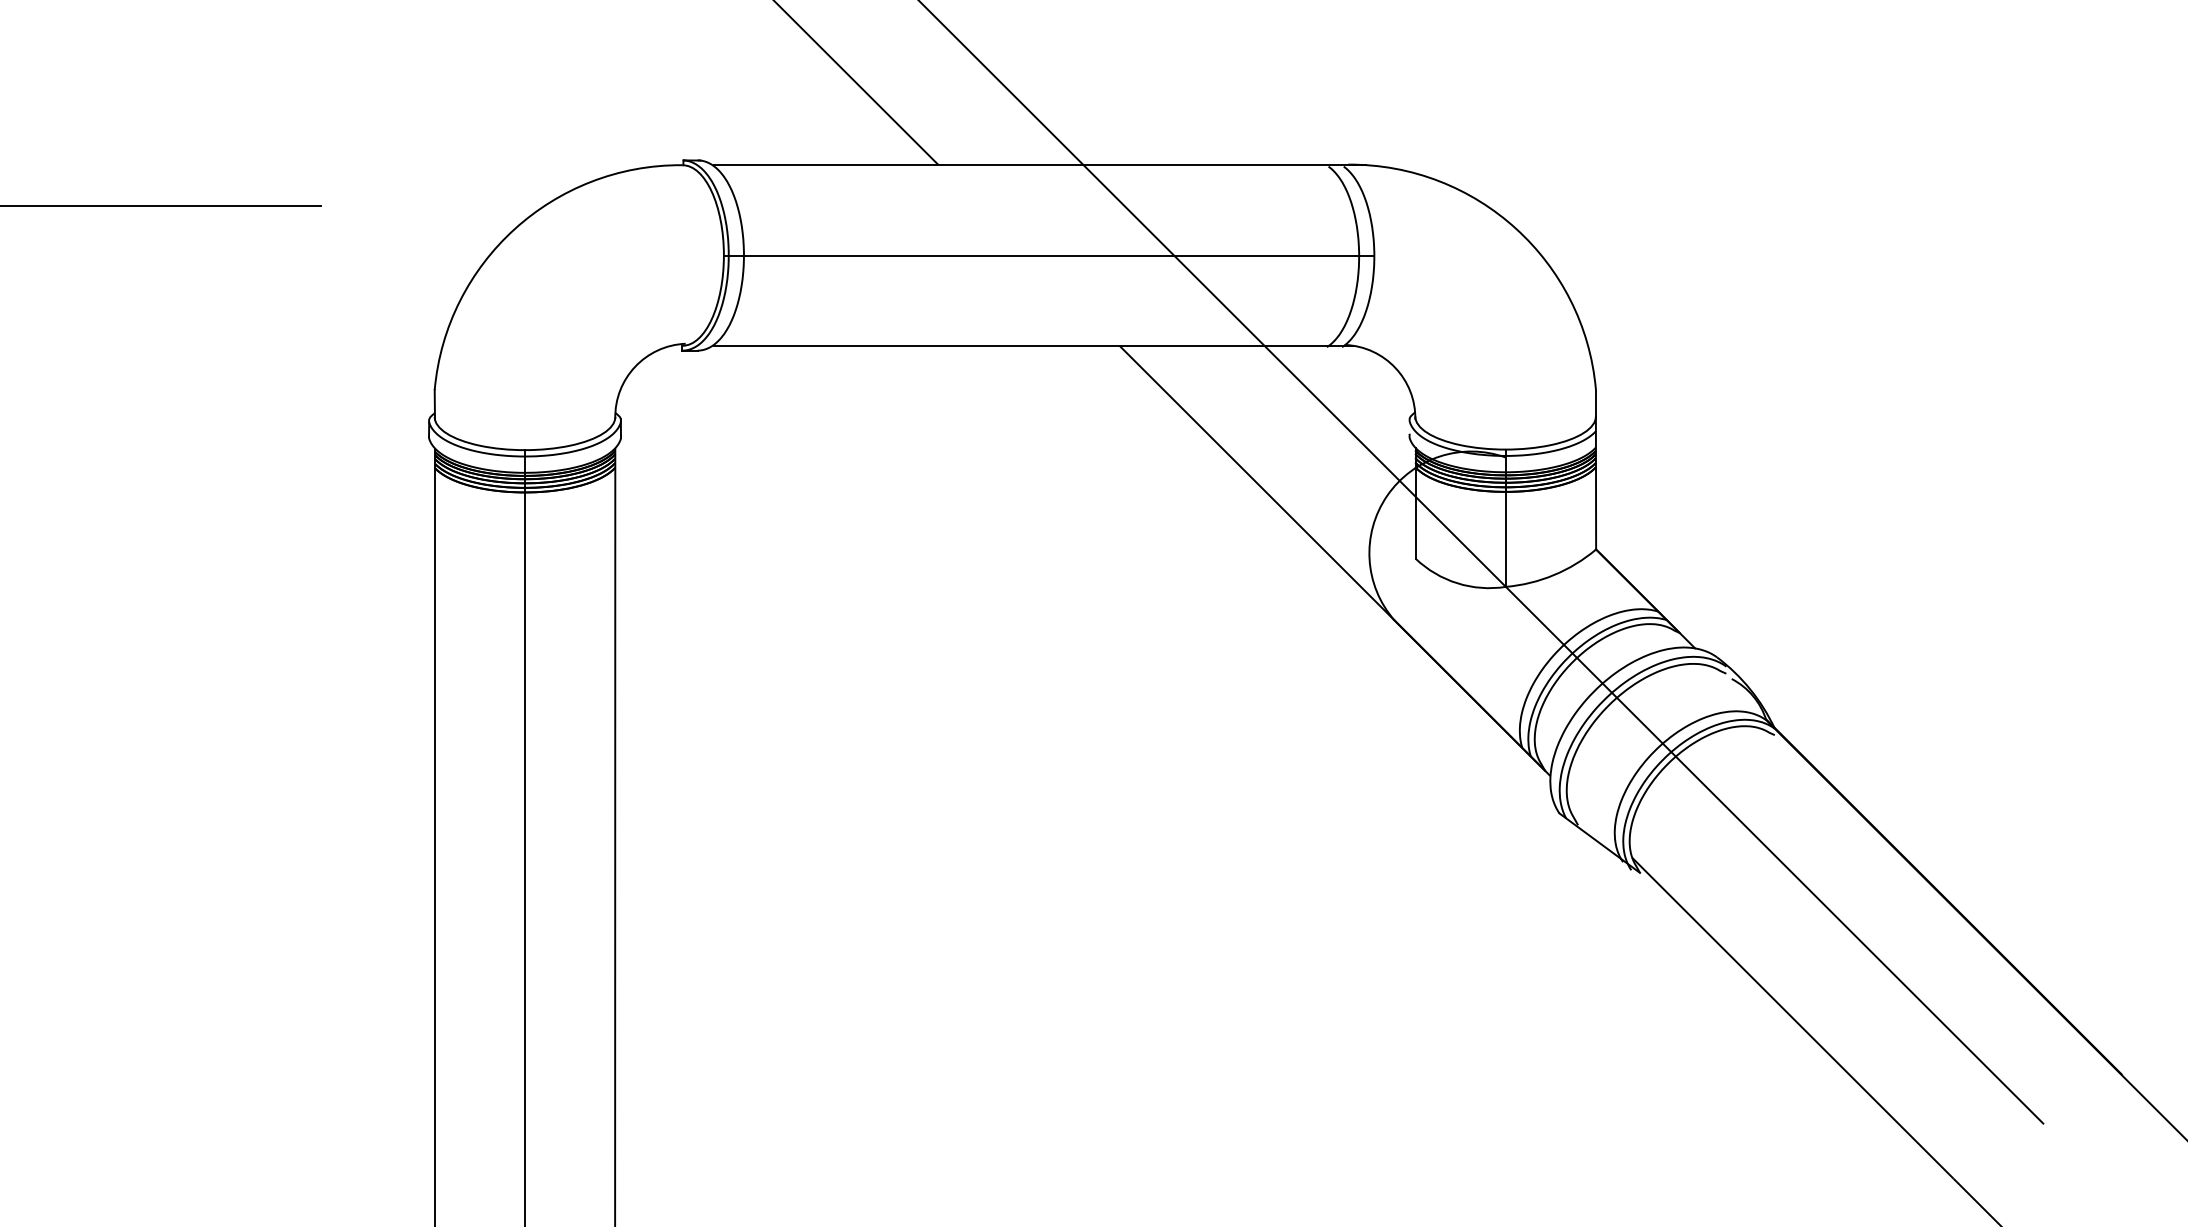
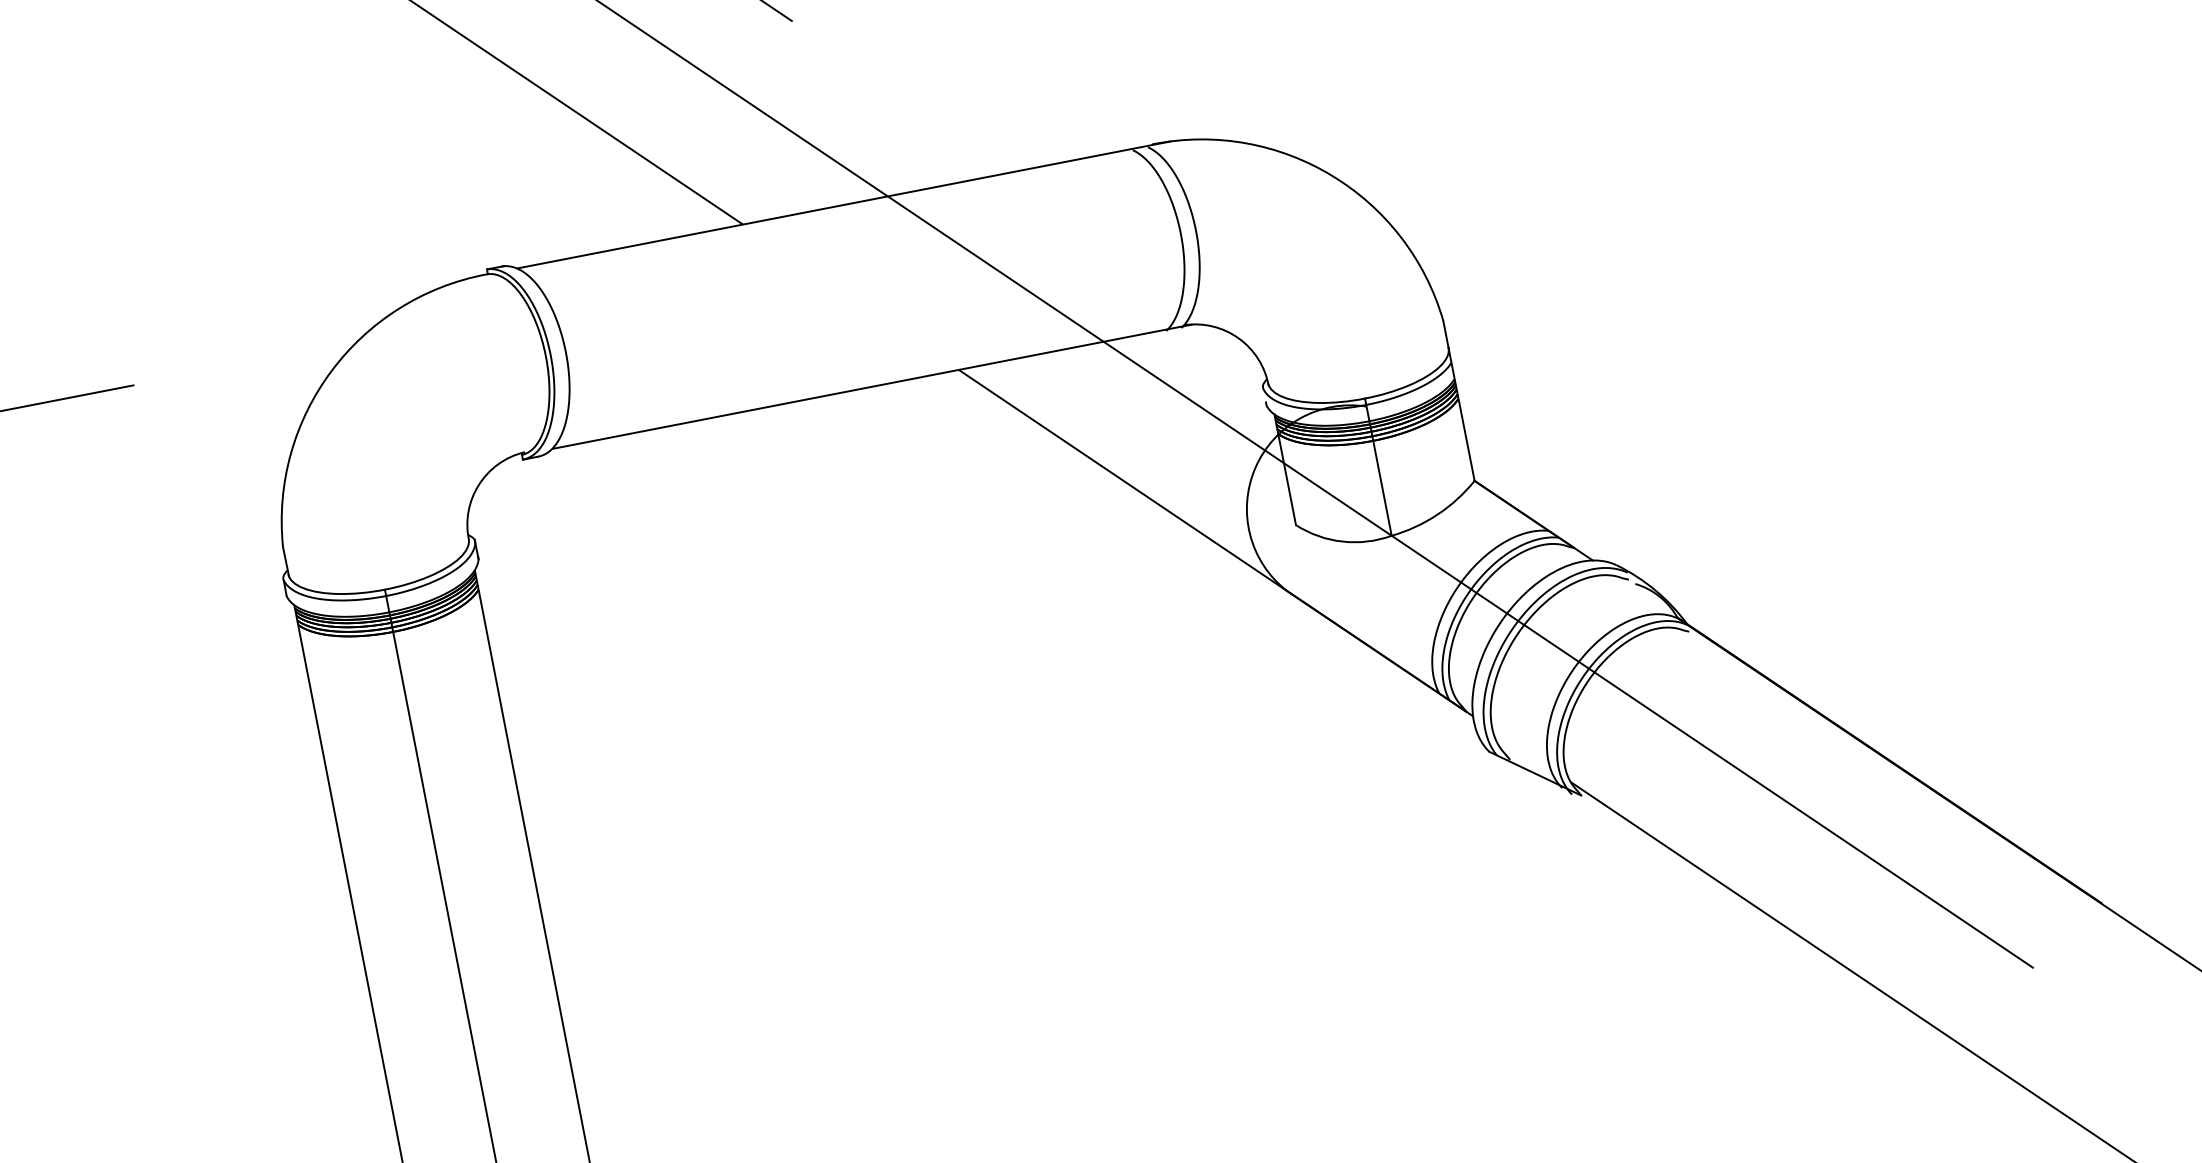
line: (1048, 255) -> (870, 293), removed

